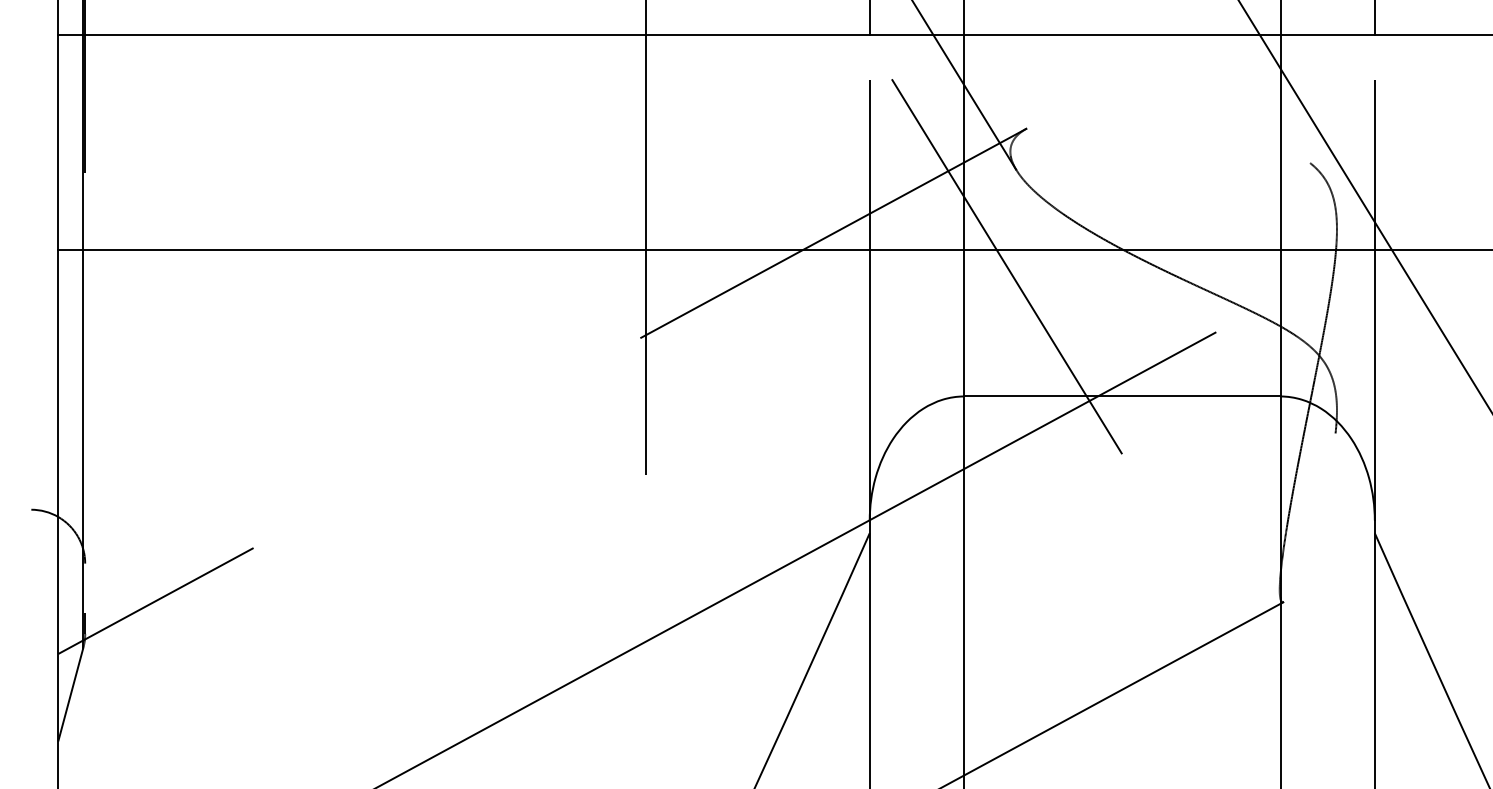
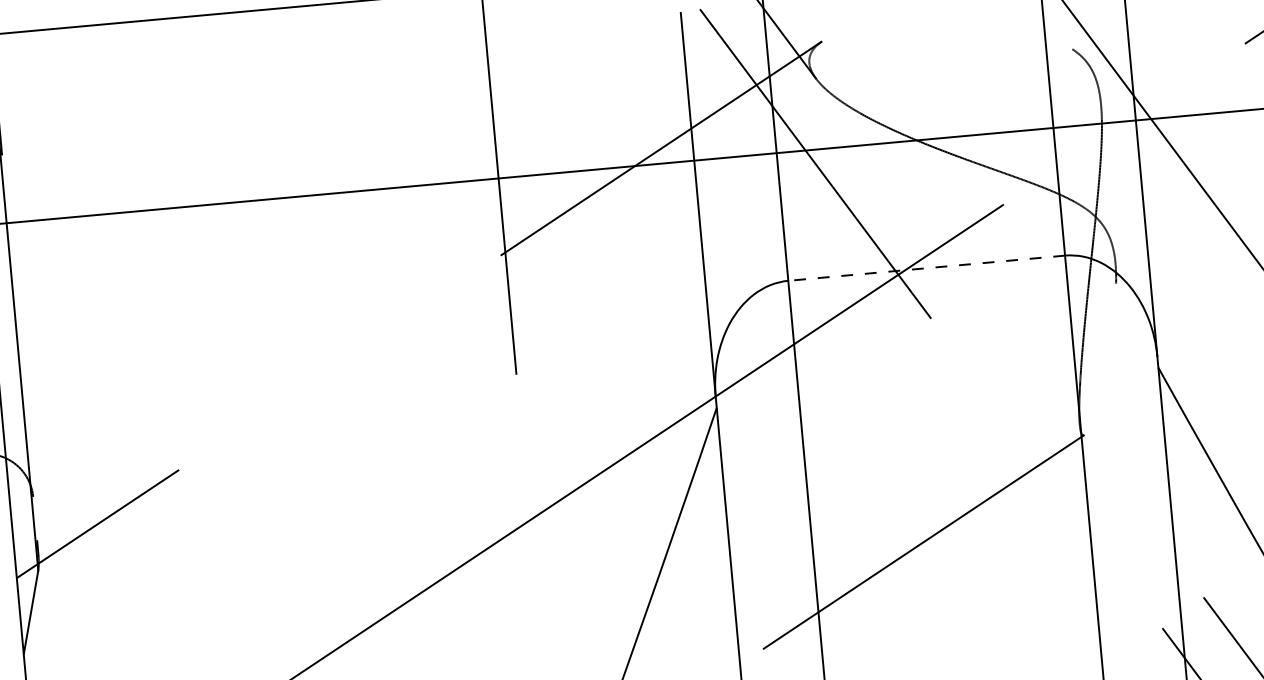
line: (1121, 396) -> (925, 268), solid -> dashed

